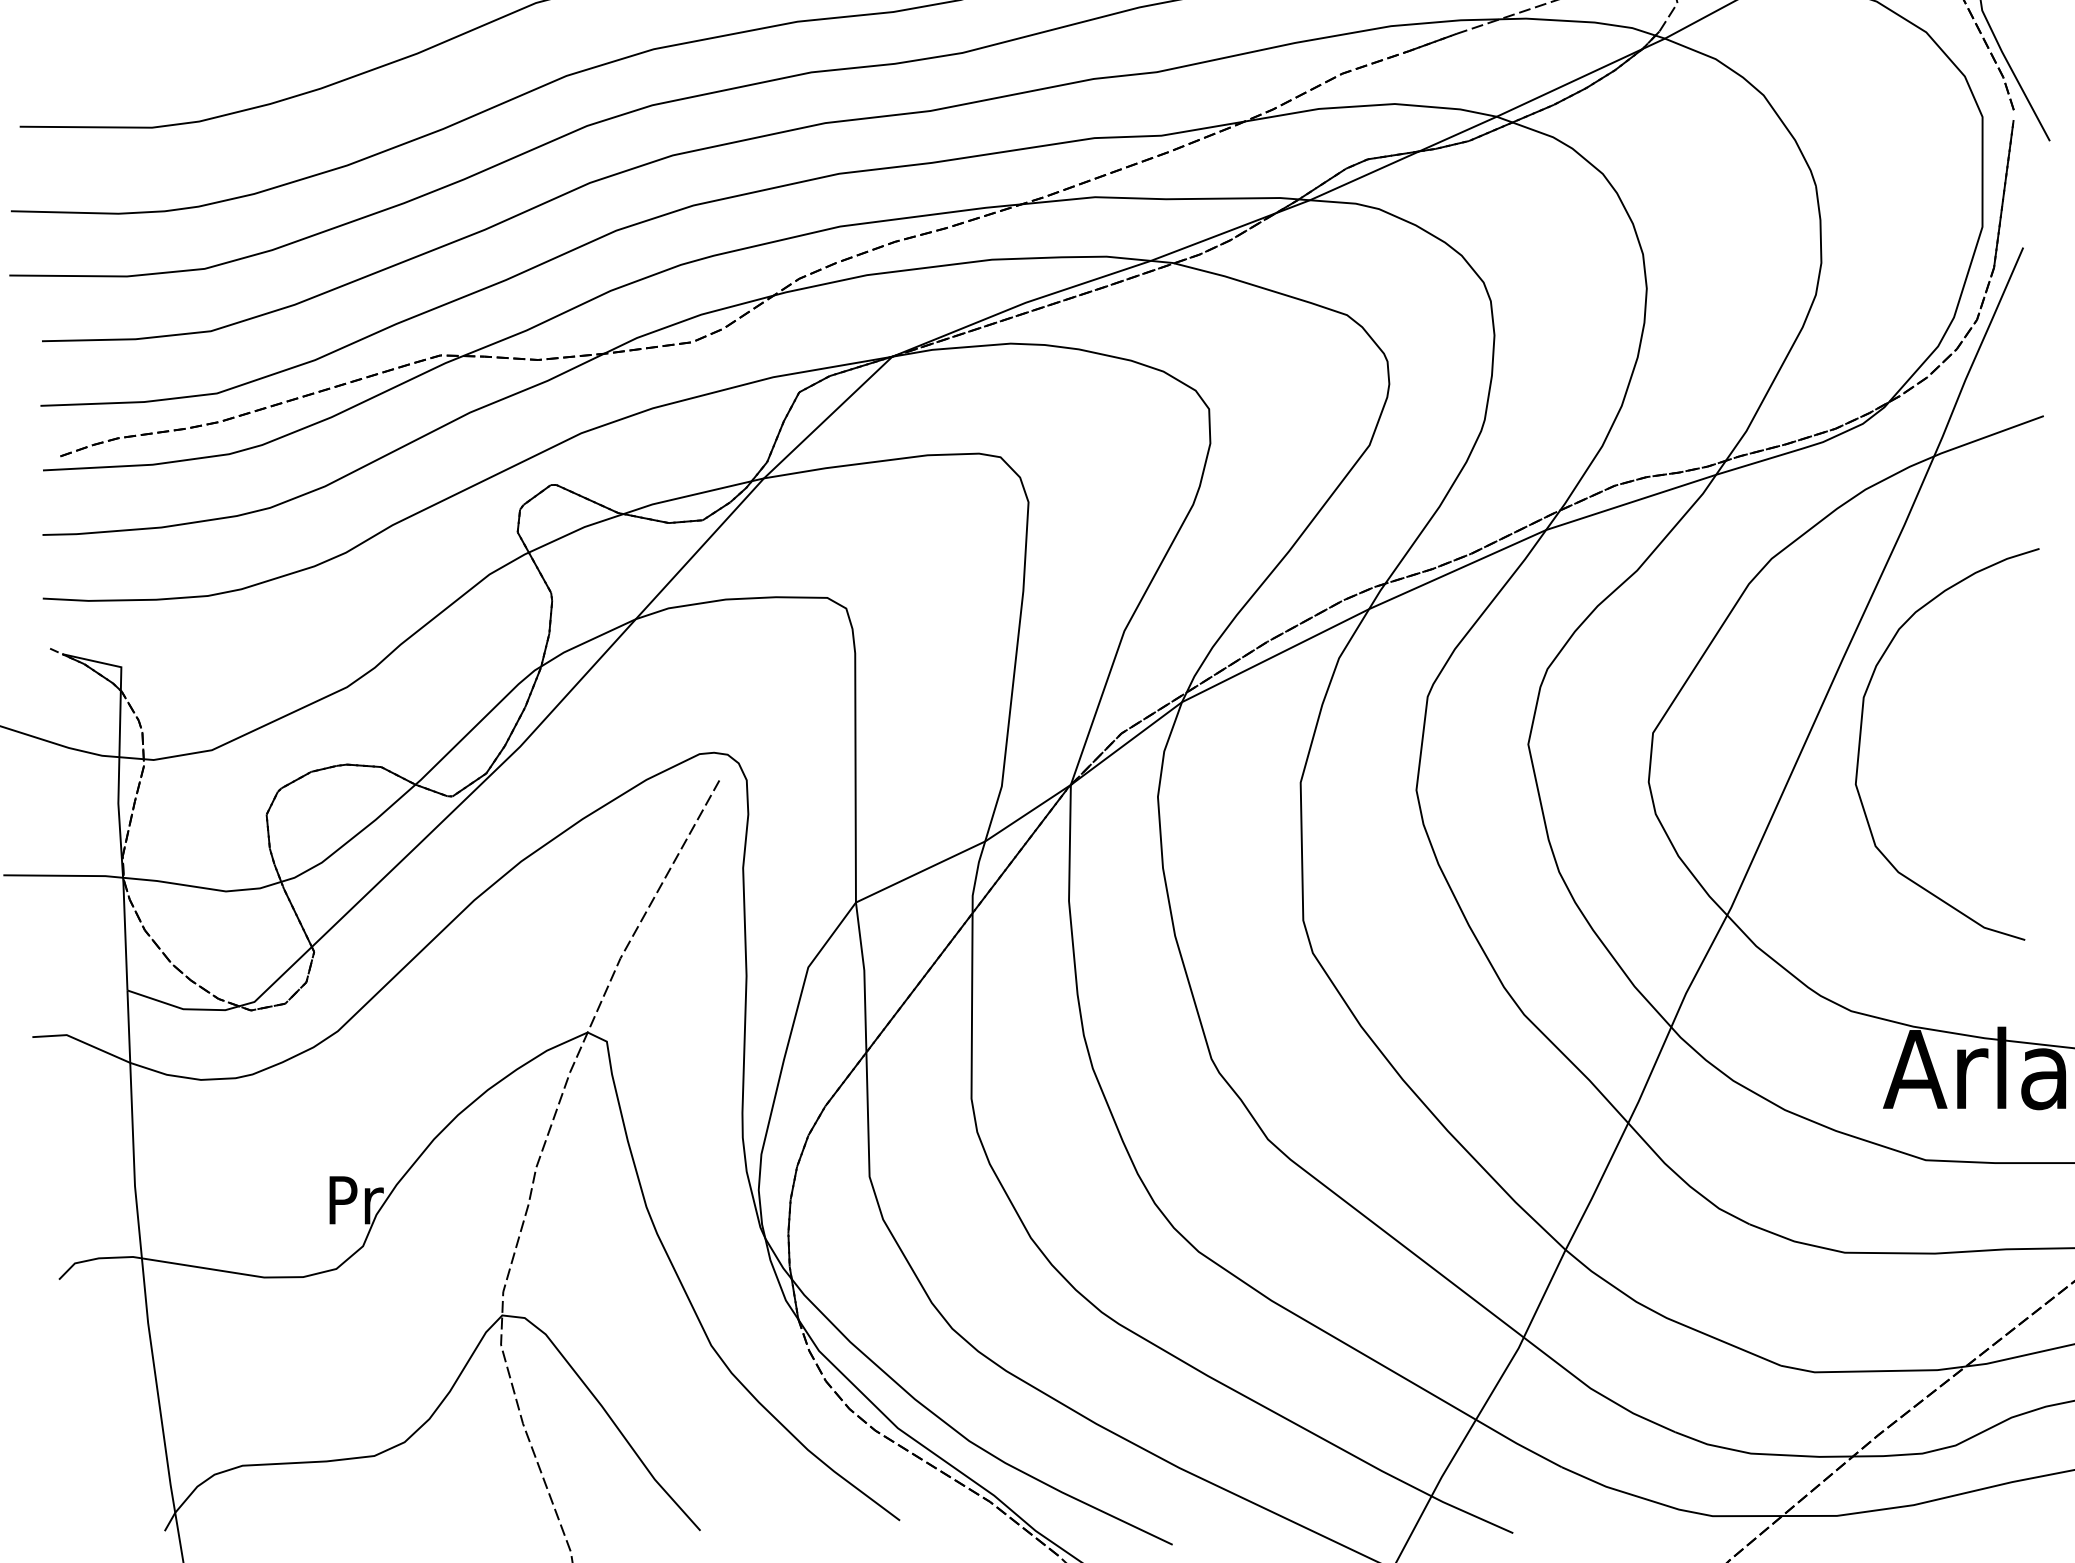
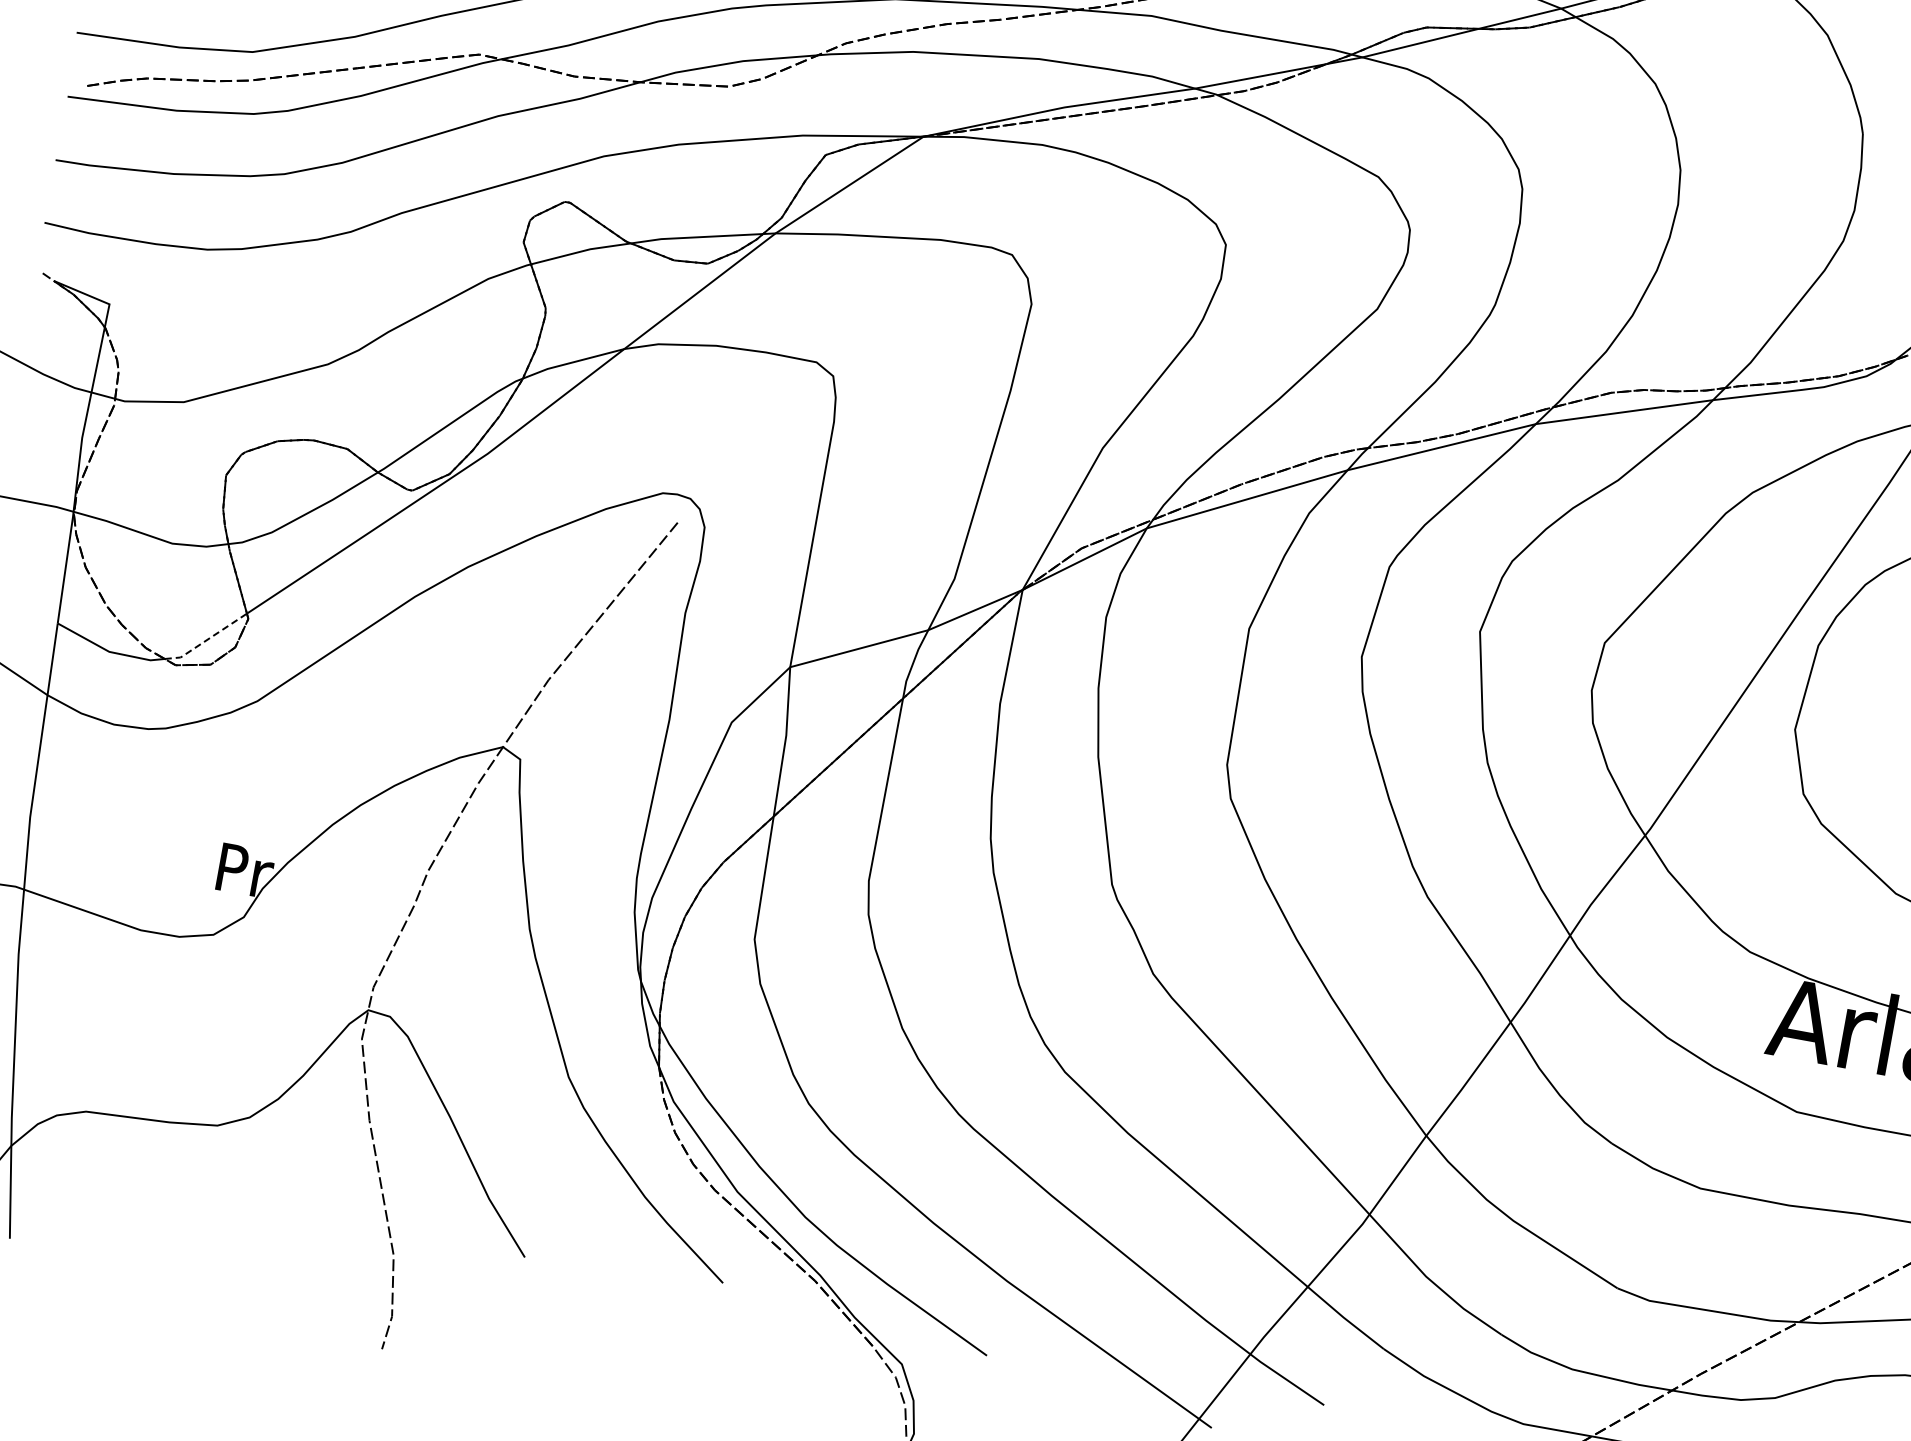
line: (277, 979) -> (207, 639), solid -> dashed

